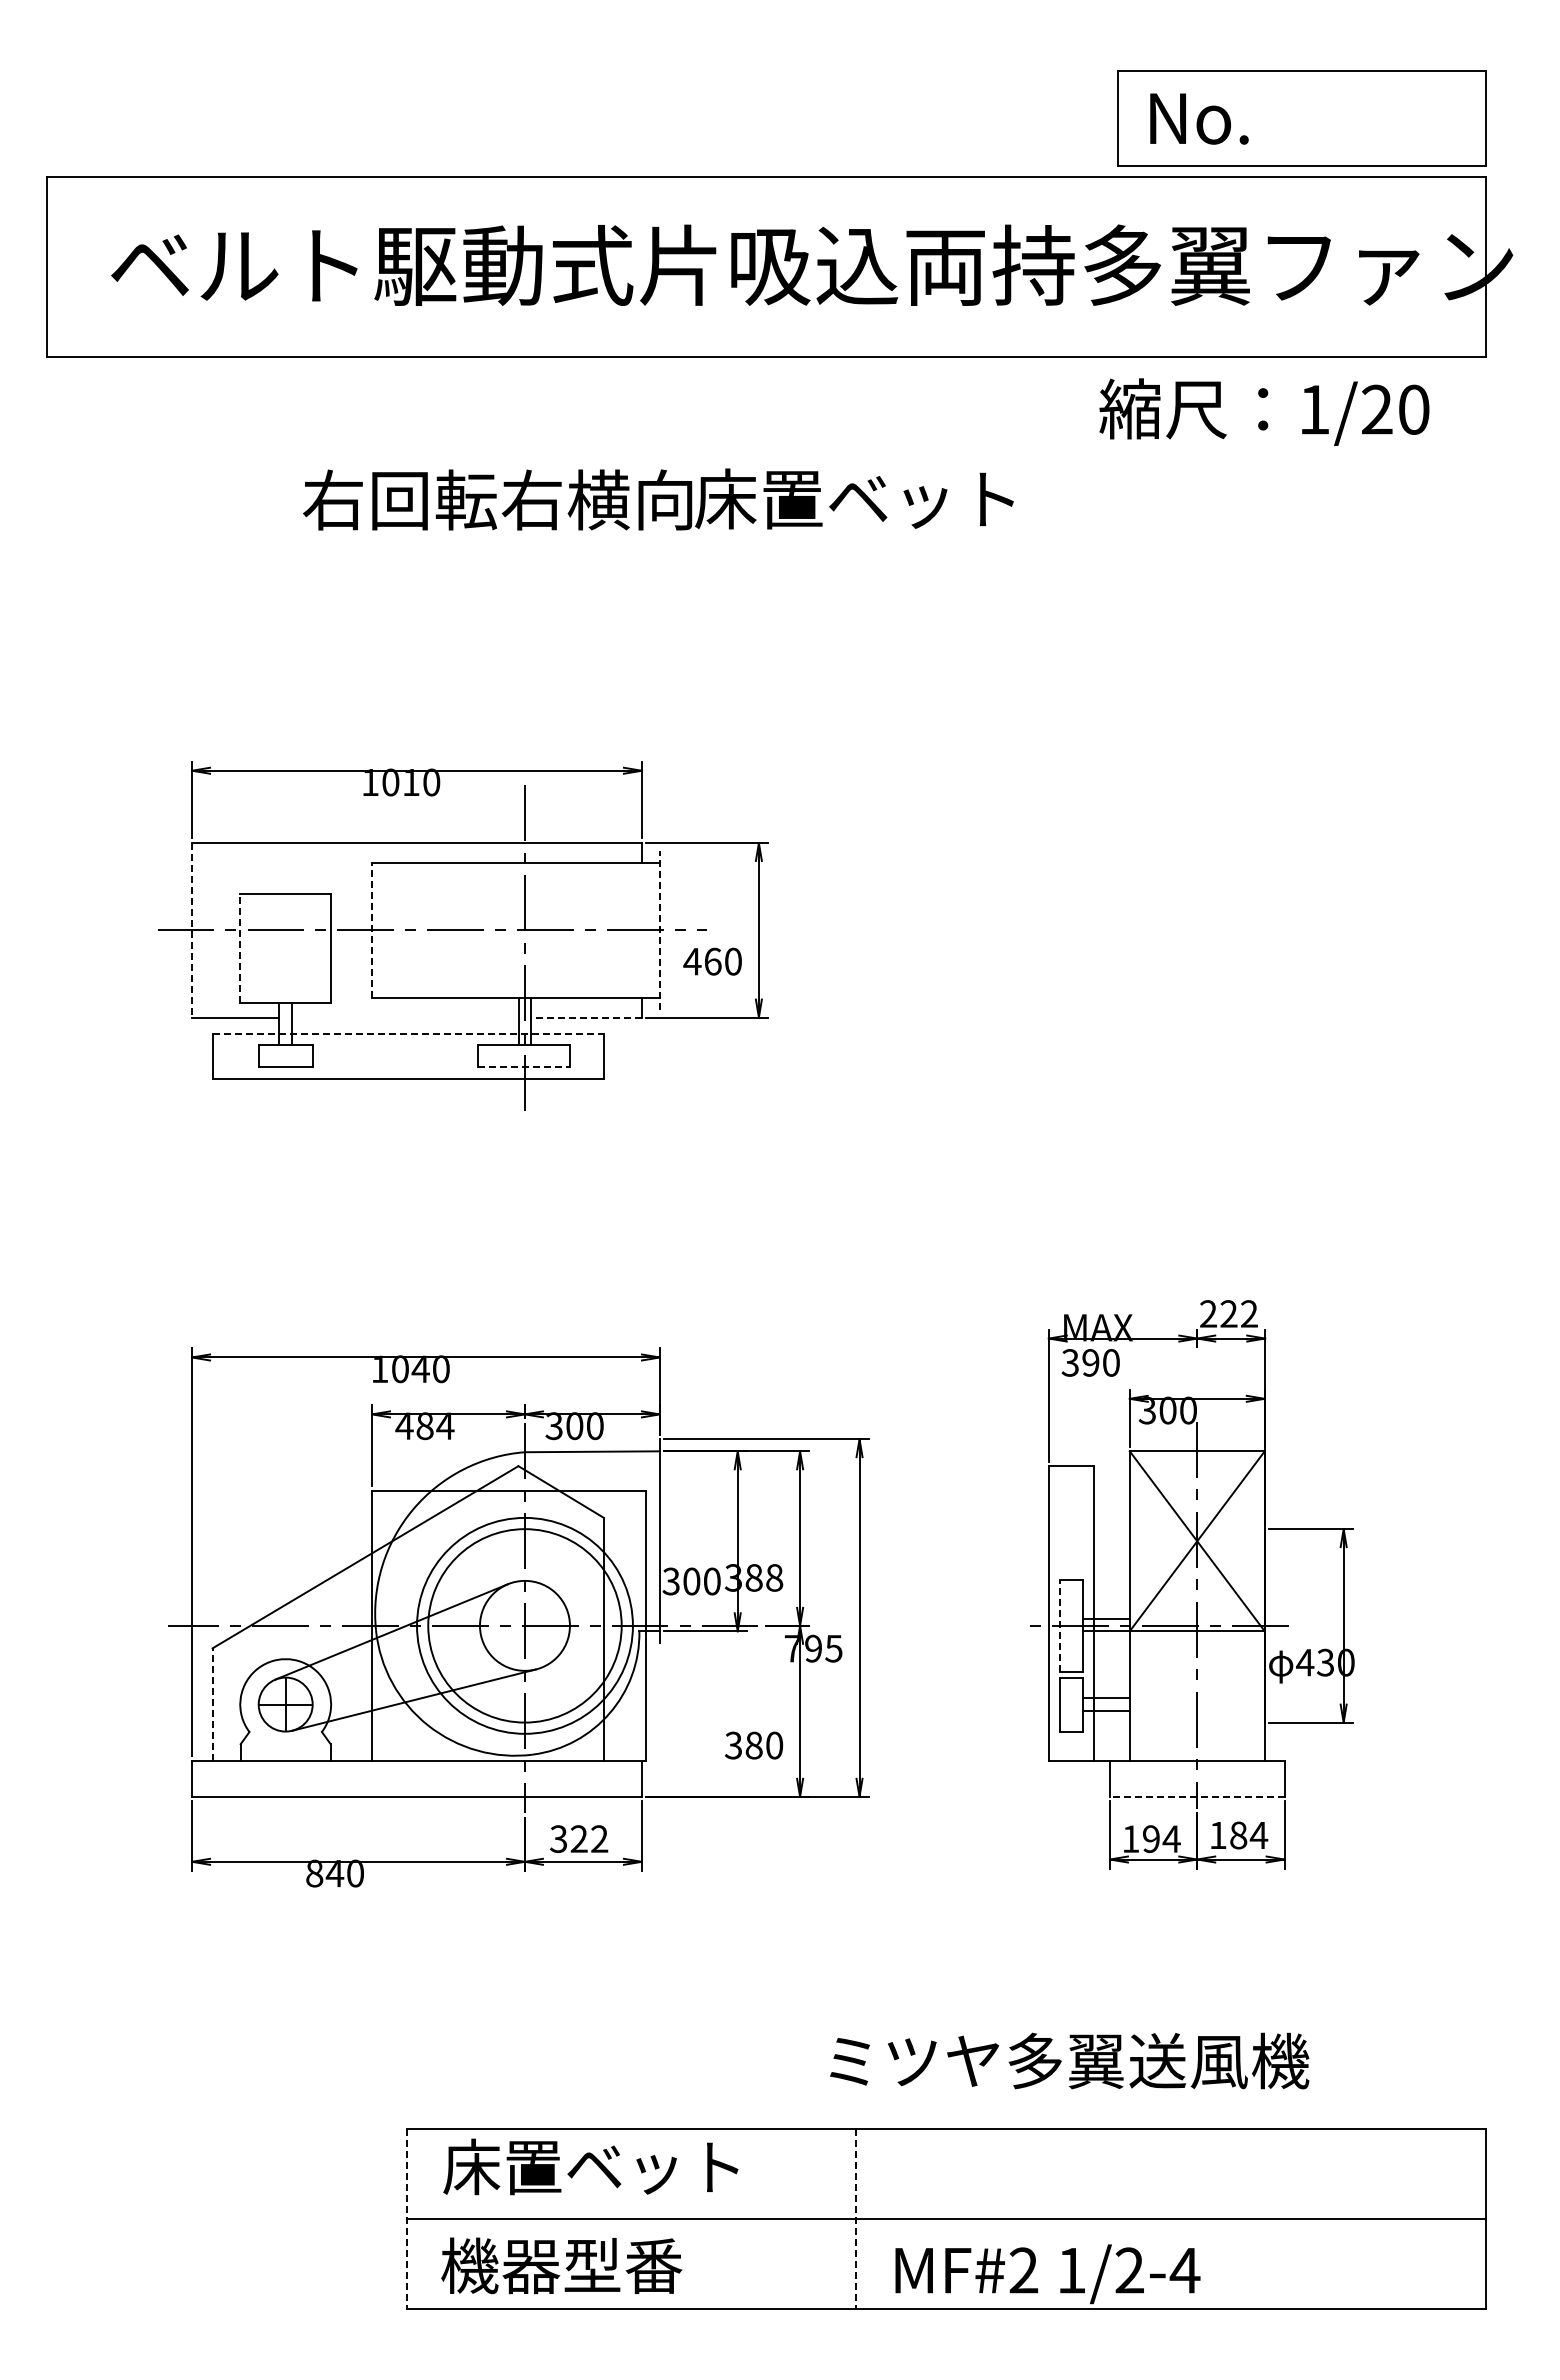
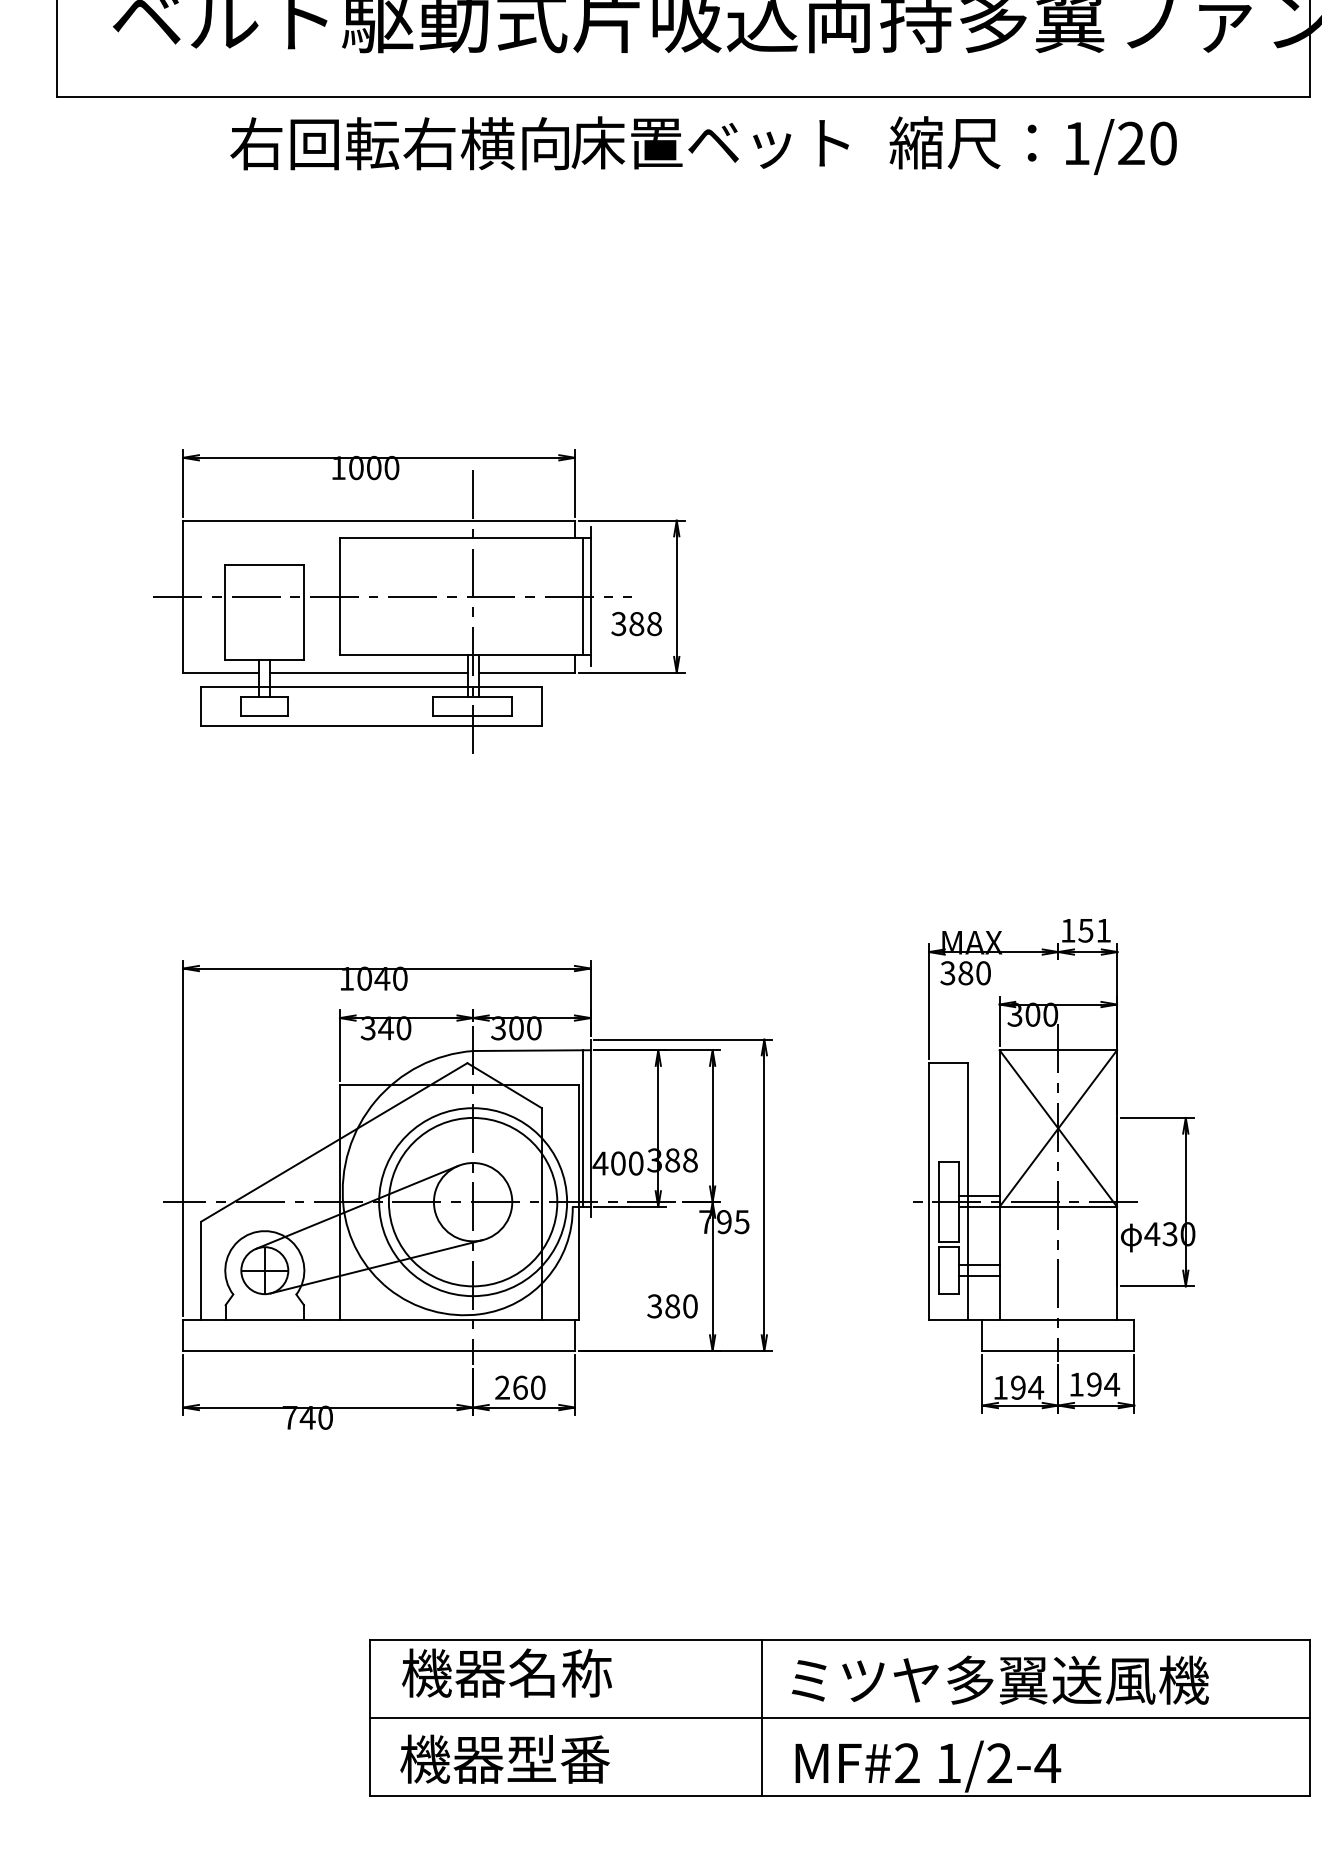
text: (1264, 411) -> (1033, 145), moved
text: (658, 499) -> (539, 143), moved
text: (411, 782) -> (374, 468), 1010 -> 1000
line: (372, 929) -> (340, 595), dashed -> solid
line: (650, 929) -> (582, 595), added
line: (192, 930) -> (183, 596), dashed -> solid
line: (659, 930) -> (590, 596), dashed -> solid
line: (240, 948) -> (225, 612), dashed -> solid
text: (712, 961) -> (636, 623), 460 -> 388
line: (405, 1017) -> (369, 672), added
line: (586, 1017) -> (526, 672), dashed -> solid
line: (408, 1033) -> (371, 686), dashed -> solid
line: (524, 1067) -> (472, 716), dashed -> solid
text: (1228, 1313) -> (1085, 930), 222 -> 151
text: (1090, 1362) -> (965, 972), 390 -> 380
text: (424, 1426) -> (385, 1028), 484 -> 340
line: (650, 1541) -> (582, 1128), added
text: (671, 1581) -> (600, 1163), 300 -> 400
line: (1060, 1625) -> (939, 1201), dashed -> solid
line: (212, 1704) -> (201, 1270), dashed -> solid
line: (1196, 1796) -> (1057, 1350), dashed -> solid
text: (1238, 1835) -> (1094, 1384), 184 -> 194
text: (579, 1839) -> (520, 1388), 322 -> 260
text: (314, 1873) -> (289, 1417), 840 -> 740
text: (1069, 2060) -> (1000, 1679), moved
text: (590, 2166) -> (530, 1672), 床置ベット -> 機器名称
line: (406, 2218) -> (369, 1718), dashed -> solid
line: (856, 2218) -> (761, 1718), dashed -> solid

